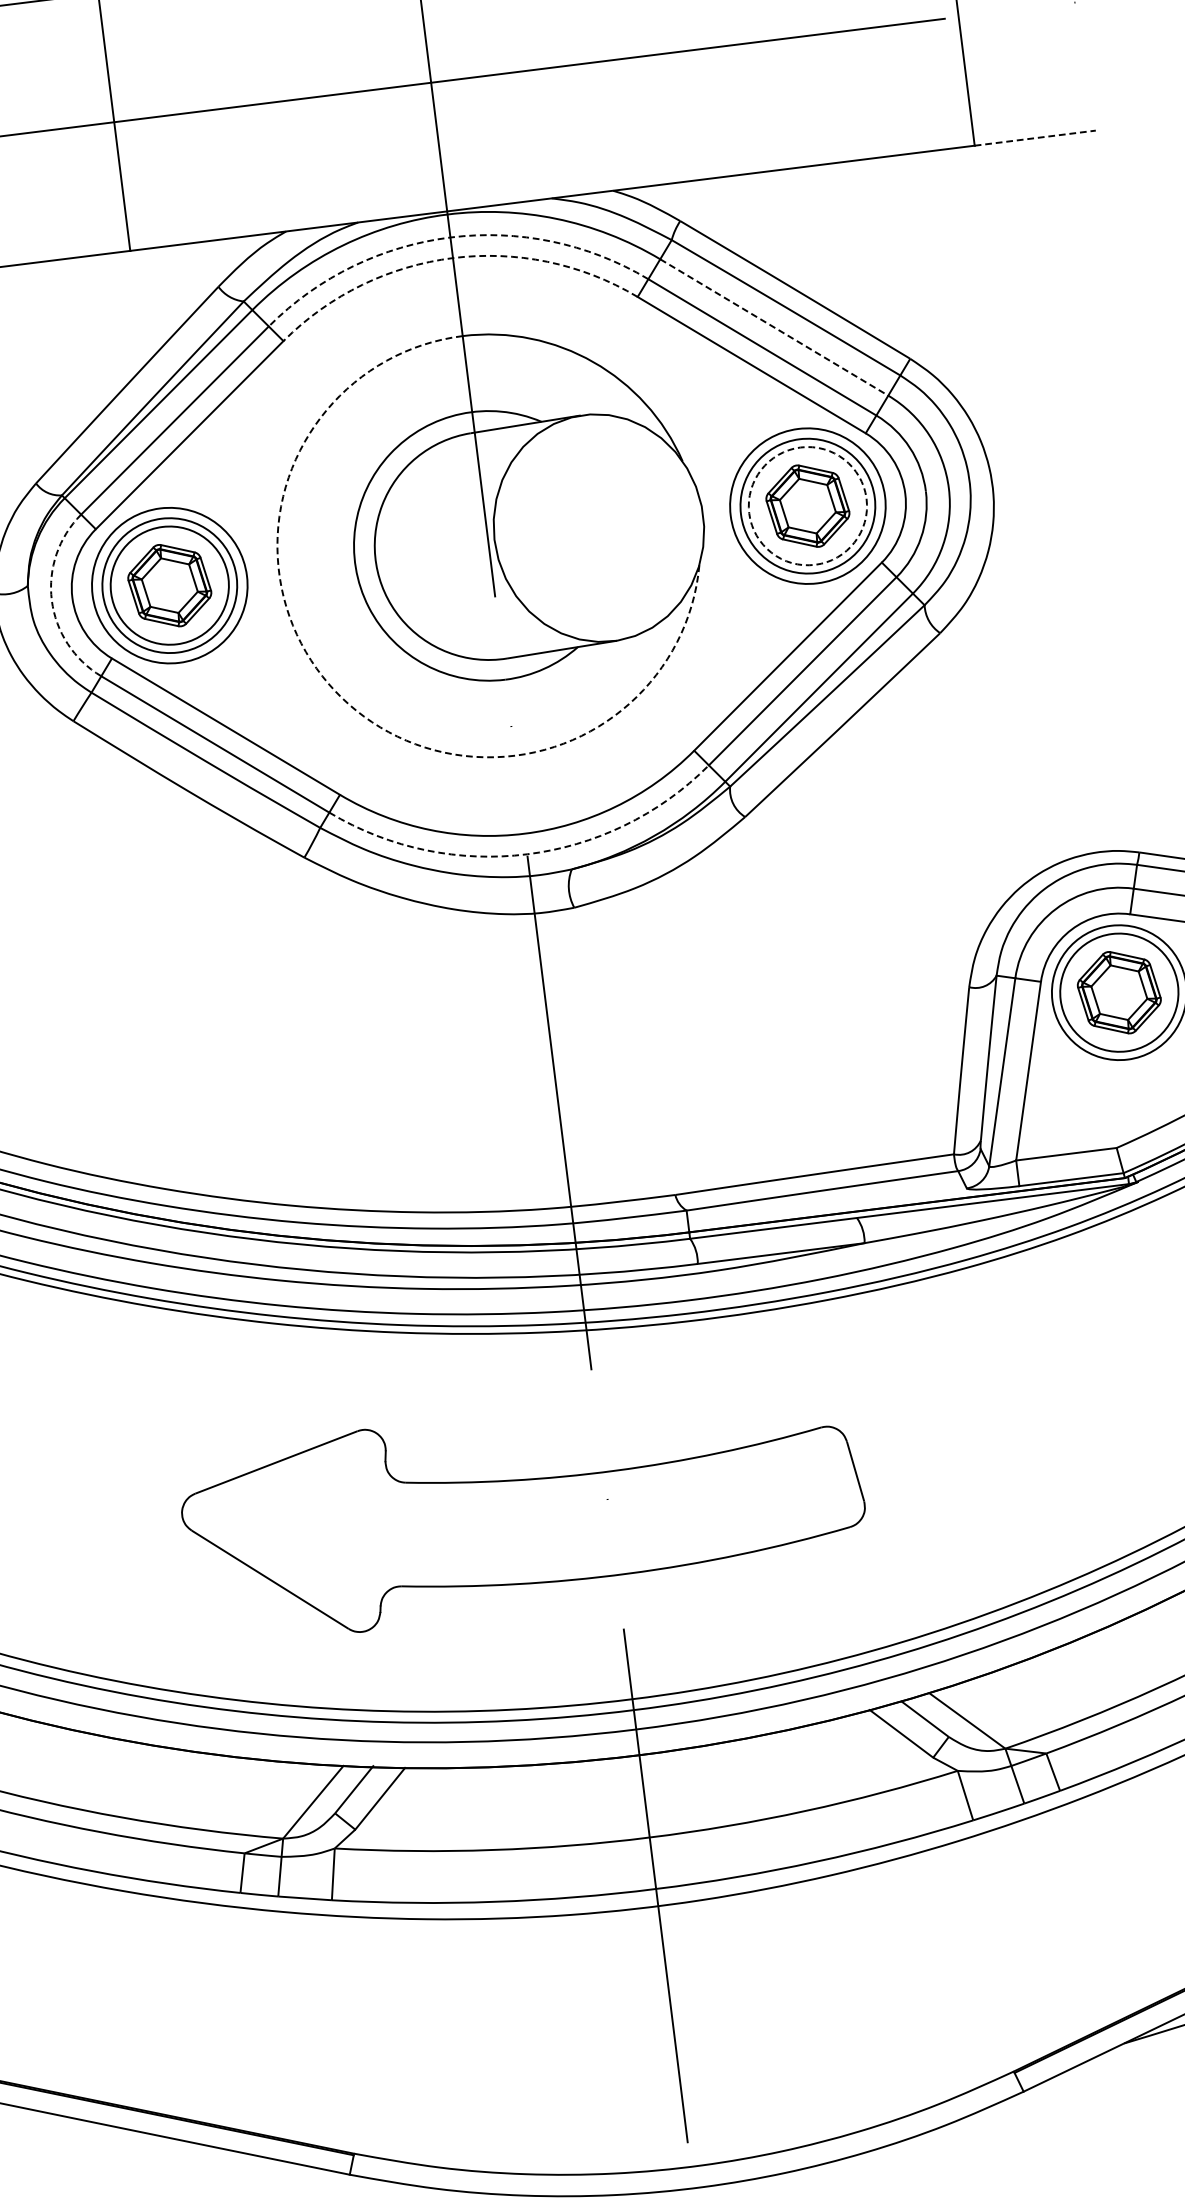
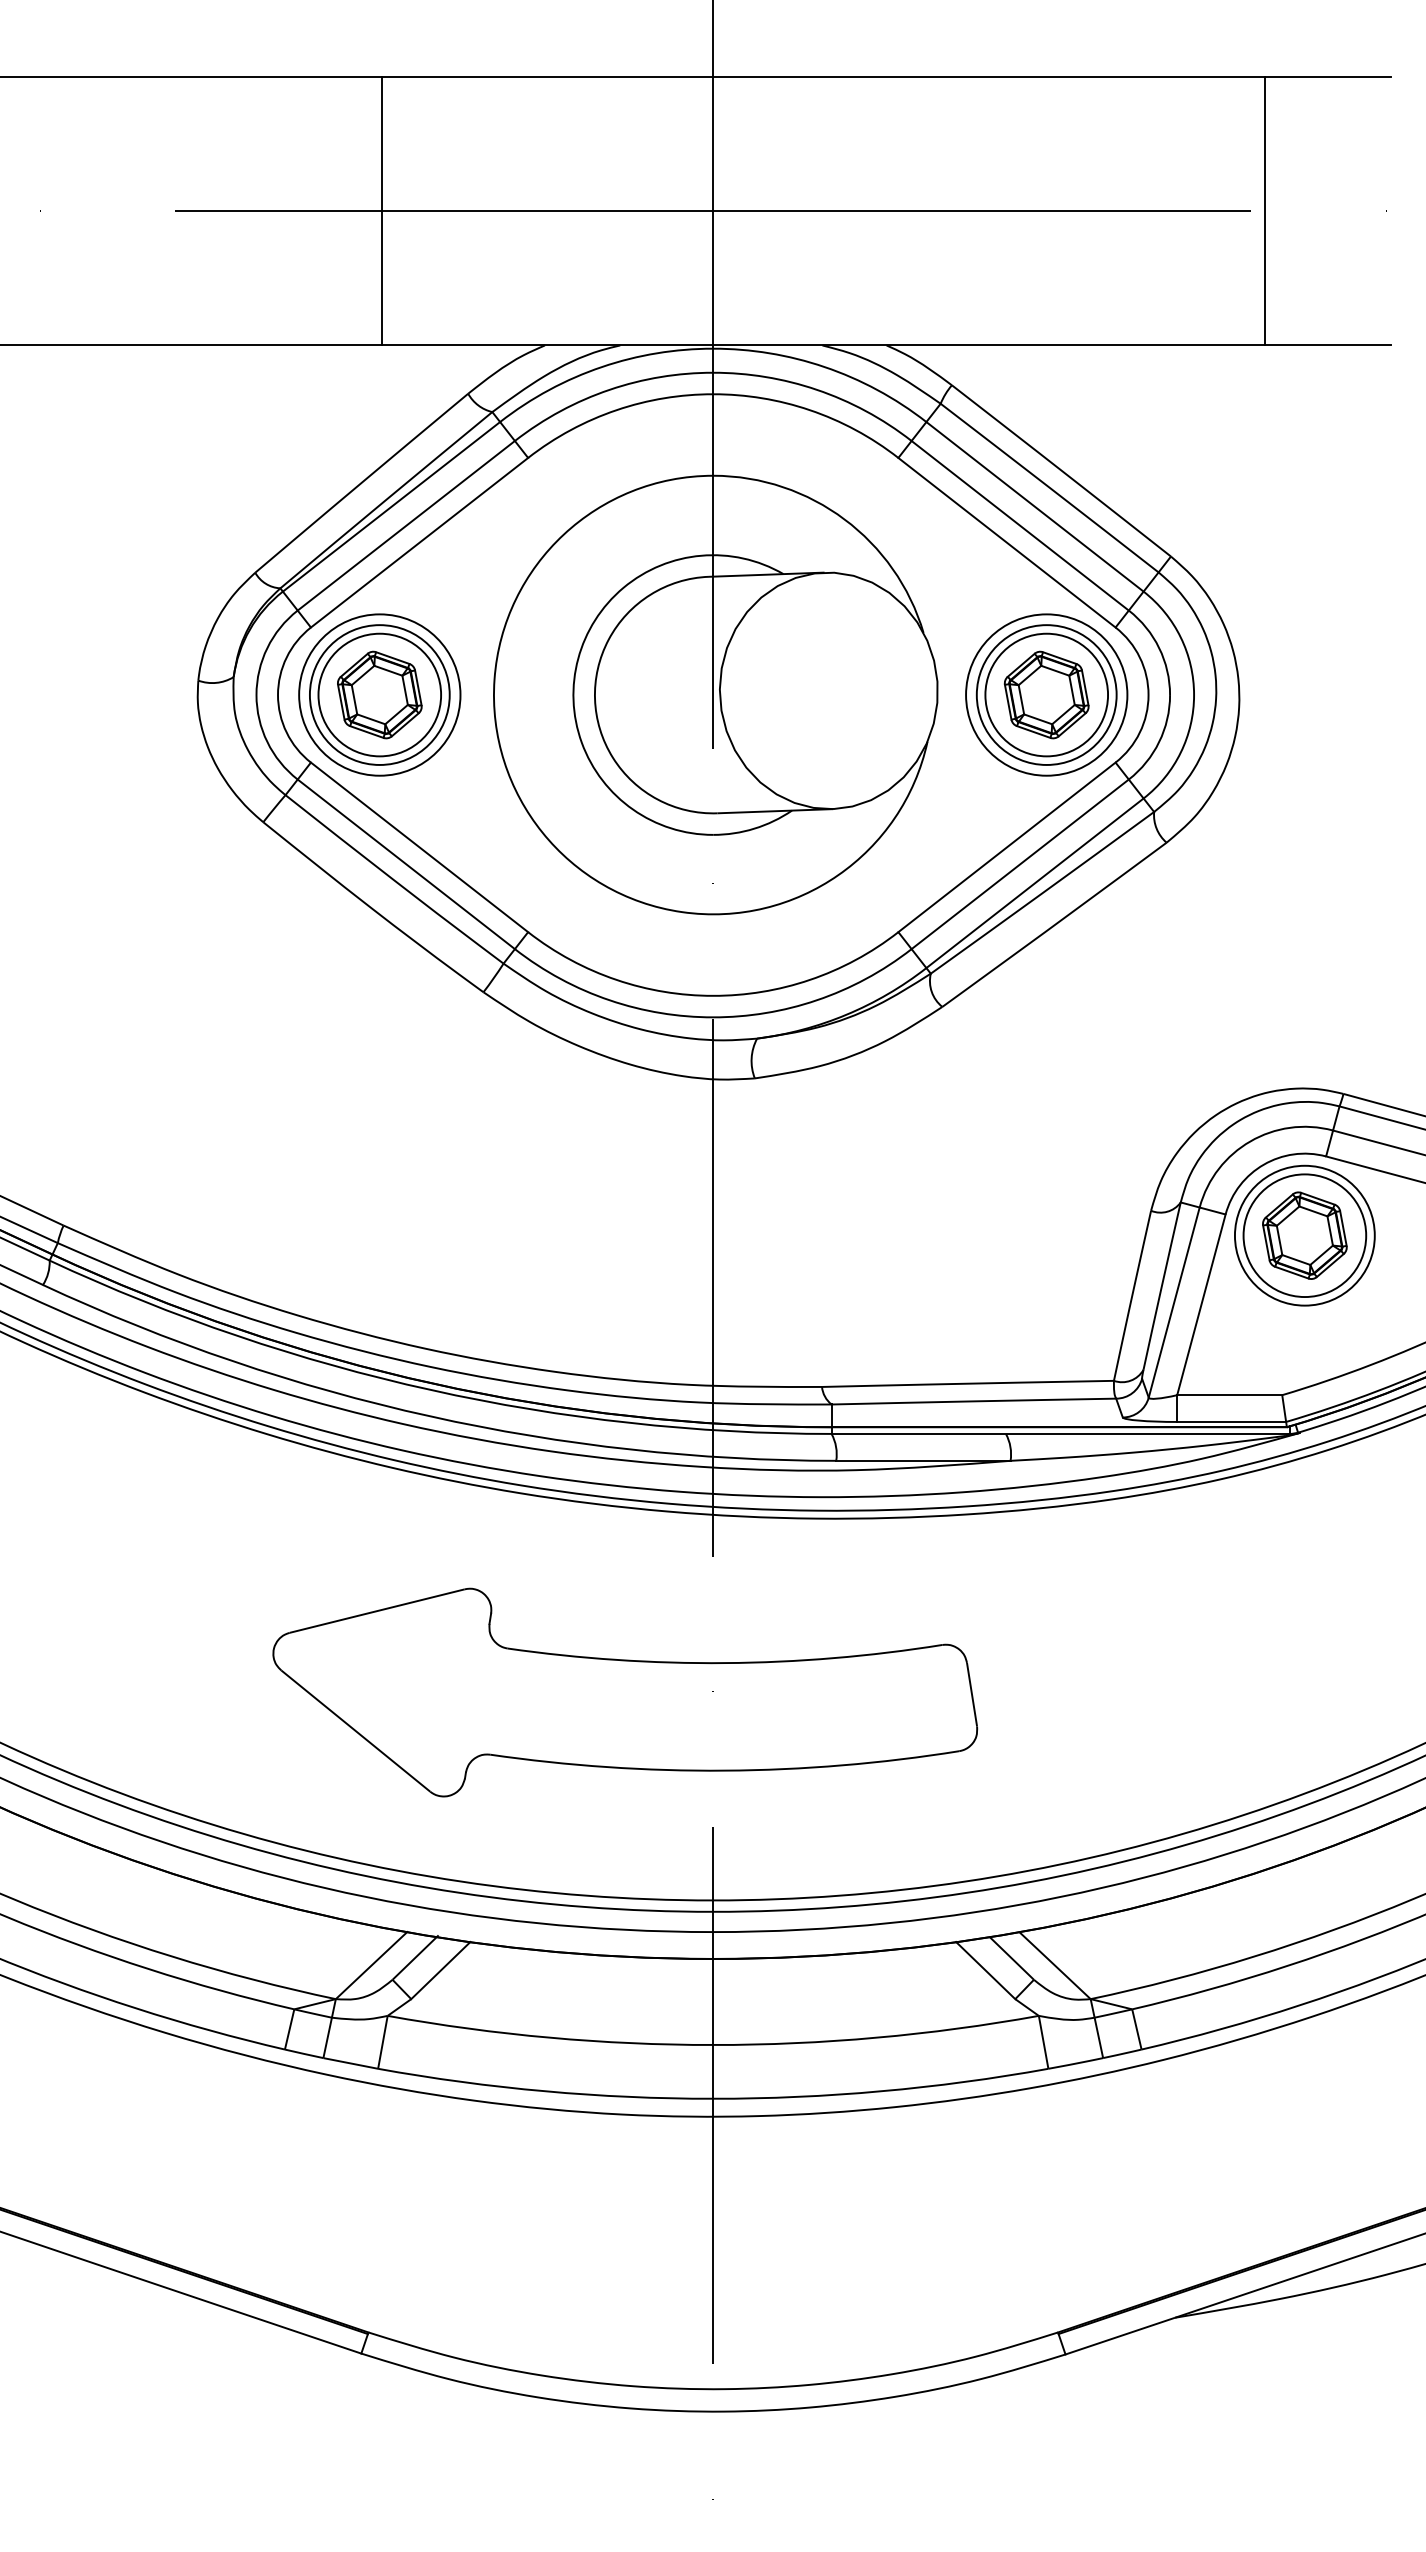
line: (1035, 138) -> (1328, 345), dashed -> solid
arc: (450, 237) -> (713, 372), dashed -> solid
arc: (453, 258) -> (713, 394), dashed -> solid
line: (774, 327) -> (1035, 506), dashed -> solid
circle: (807, 505) -> (1046, 694), dashed -> solid
arc: (51, 600) -> (256, 695), dashed -> solid
arc: (341, 697) -> (542, 832), dashed -> solid
arc: (527, 854) -> (713, 1017), dashed -> solid

